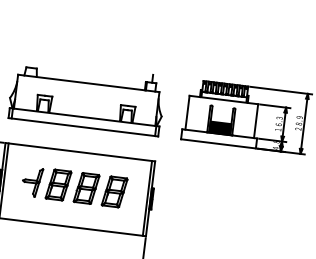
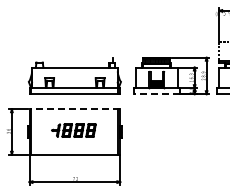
line: (217, 144) -> (156, 94), solid -> dashed
line: (79, 152) -> (74, 109), solid -> dashed
part: (73, 186) -> (73, 130), size x0.7

